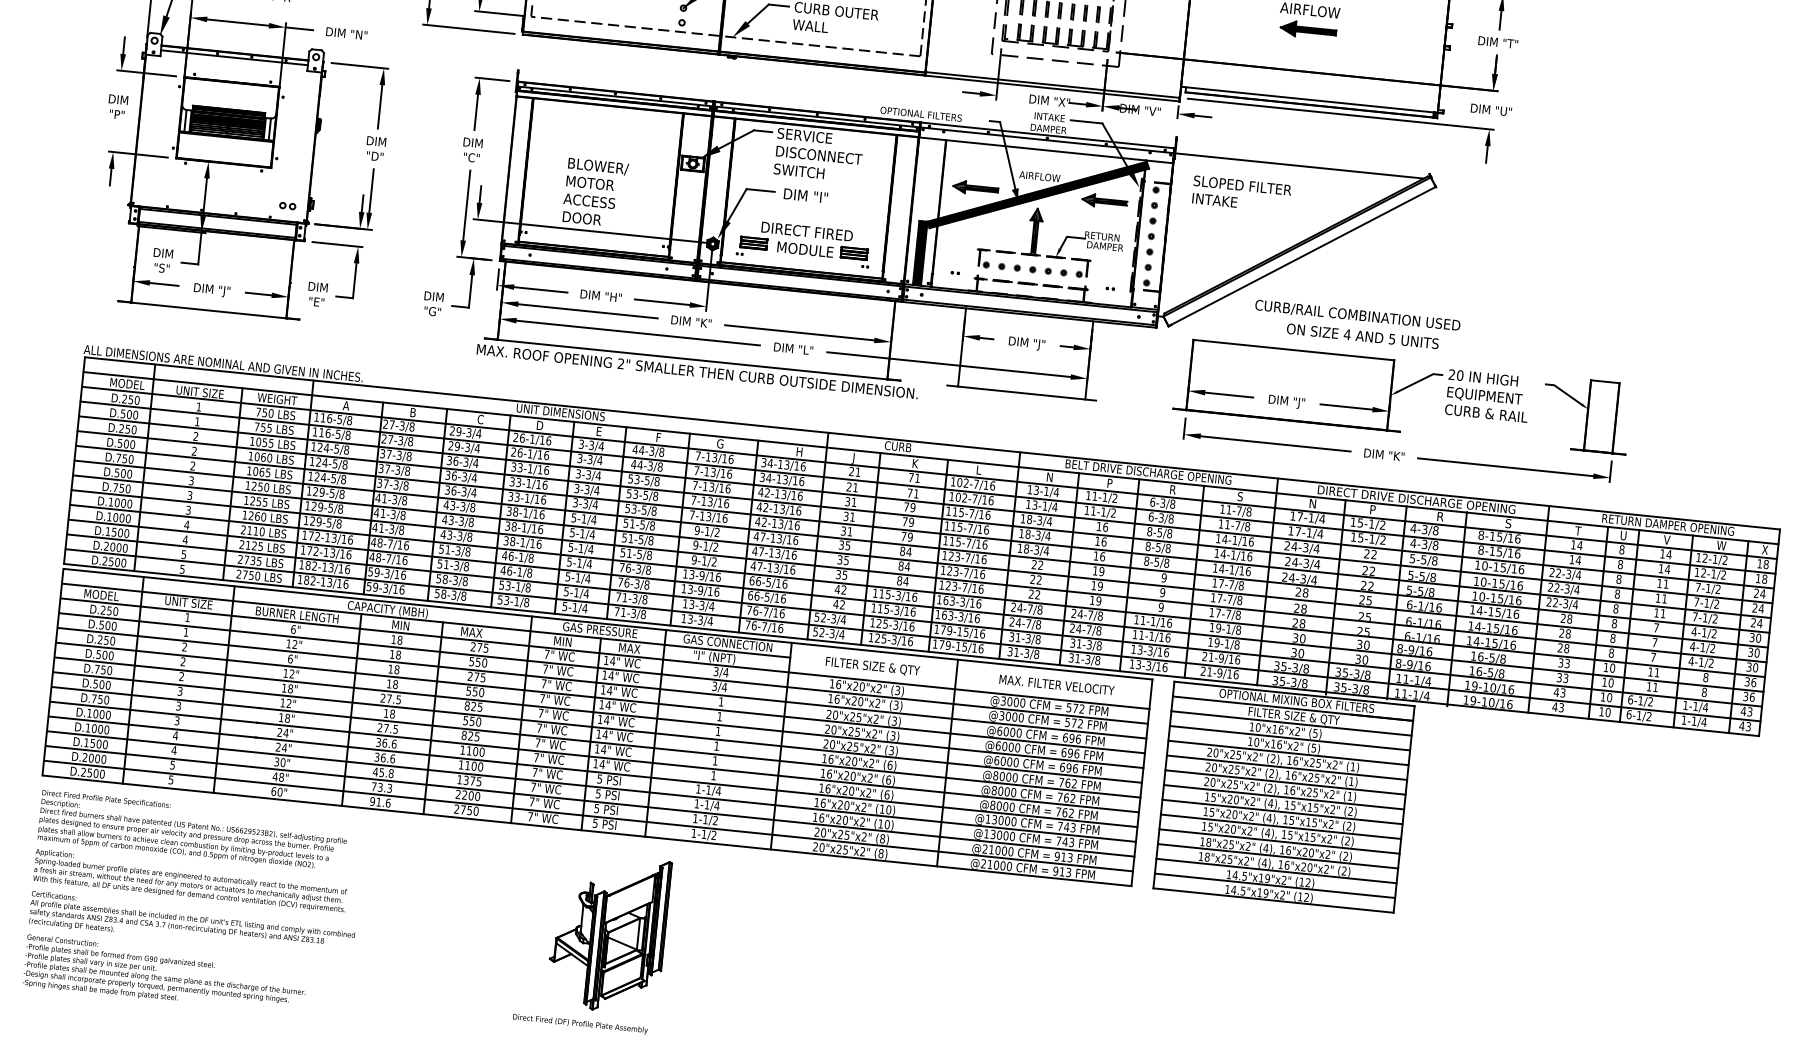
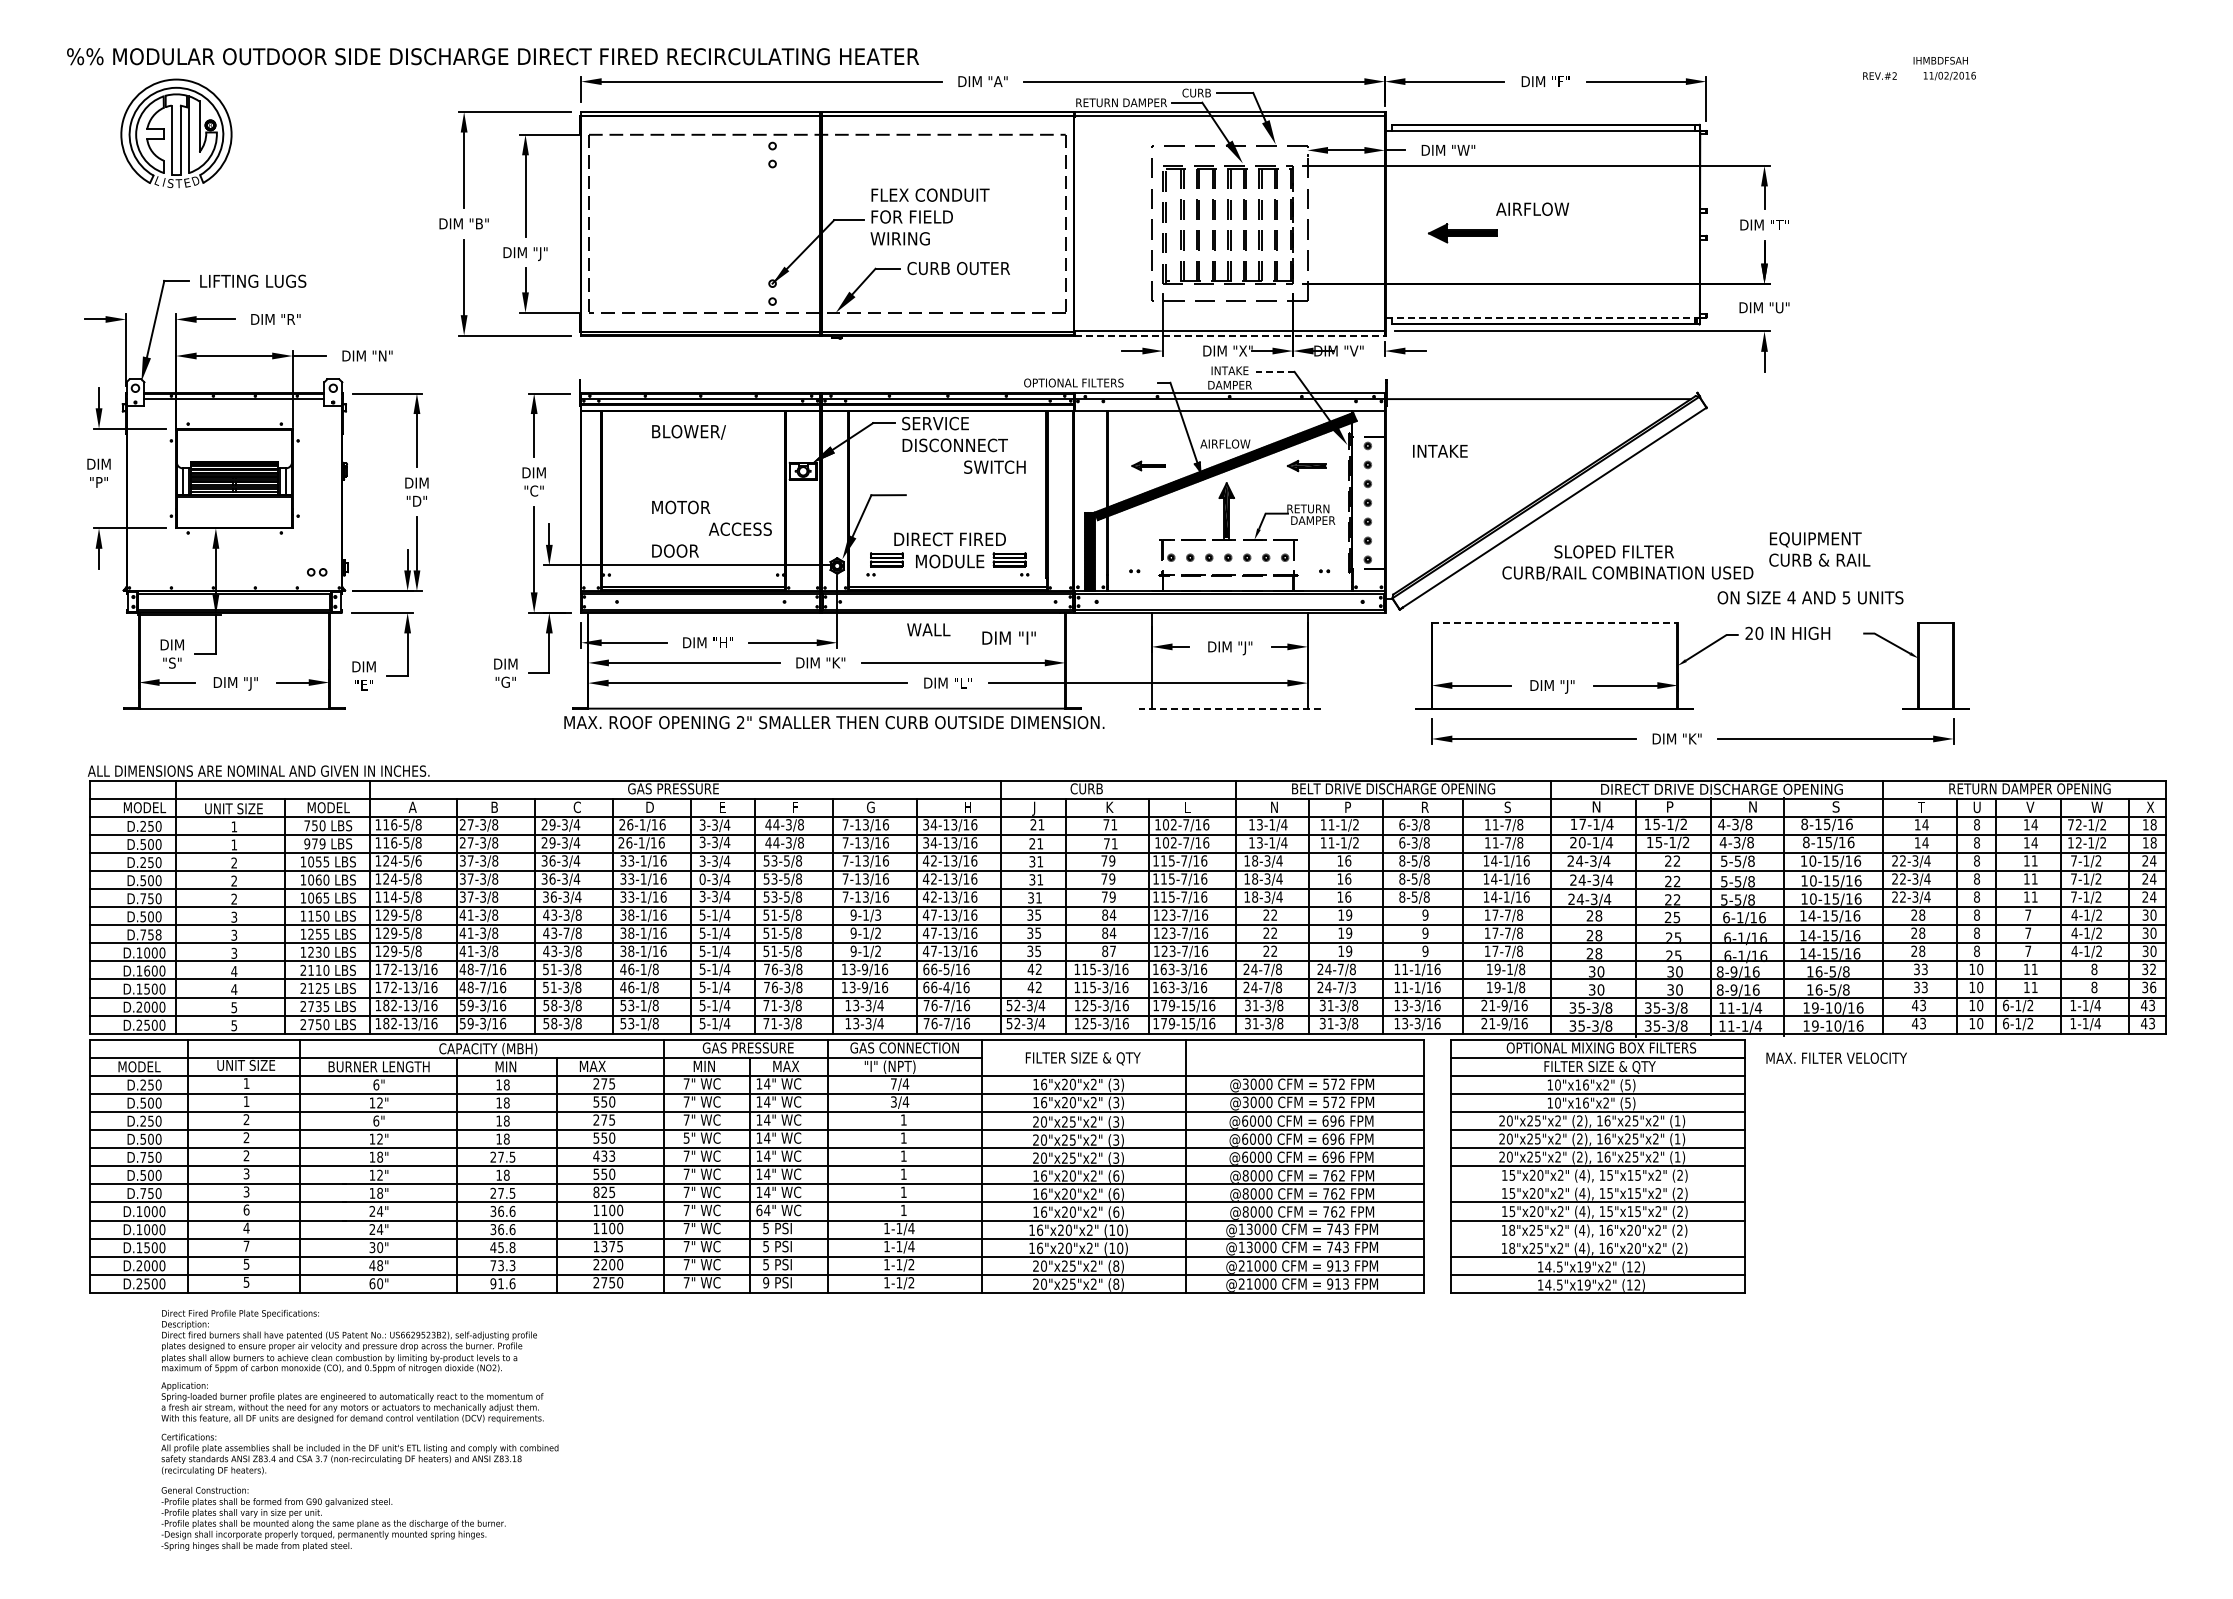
text: (810, 25) -> (928, 629), moved
part: (1308, 30) -> (1462, 233), moved
line: (1053, 88) -> (1230, 335), solid -> dashed
line: (1307, 99) -> (1540, 317), solid -> dashed
line: (1086, 121) -> (1274, 371), solid -> dashed
text: (598, 166) -> (688, 432), moved
text: (798, 170) -> (994, 466), moved
text: (1242, 185) -> (1613, 551), moved
part: (975, 187) -> (1148, 465), size x0.6
text: (805, 195) -> (1008, 637), moved
text: (588, 200) -> (739, 528), moved
part: (1104, 200) -> (1306, 465), size x0.7
text: (1362, 336) -> (1810, 597), moved
line: (1293, 350) -> (1554, 623), solid -> dashed
line: (1021, 392) -> (1229, 708), solid -> dashed
text: (277, 399) -> (328, 807), WEIGHT -> MODEL
text: (1487, 404) -> (1819, 549), moved
text: (560, 412) -> (673, 788), UNIT DIMENSIONS -> GAS PRESSURE
text: (263, 427) -> (314, 843), 755 -> 979
text: (346, 449) -> (418, 860), 124-5/8 -> 124-5/6
text: (316, 476) -> (385, 896), 124-5/8 -> 114-5/8
text: (253, 485) -> (310, 915), 1250 -> 1150
text: (128, 488) -> (158, 934), D.750 -> D.758
text: (576, 488) -> (702, 878), 3-3/4 -> 0-3/4
text: (257, 515) -> (318, 951), 1260 -> 1230
text: (1441, 516) -> (1753, 806), R -> N
text: (116, 517) -> (147, 970), D.1000 -> D.1600
text: (461, 520) -> (566, 932), 43-3/8 -> 43-7/8
text: (1294, 531) -> (1577, 842), 17-1/4 -> 20-1/4
text: (717, 532) -> (878, 915), 9-1/2 -> 9-1/3
text: (1698, 557) -> (2070, 824), 12-1/2 -> 72-1/2
text: (905, 580) -> (1112, 950), 84 -> 87
text: (767, 597) -> (946, 987), 66-5/16 -> 66-4/16
text: (1098, 630) -> (1352, 987), 24-7/8 -> 24-7/3
text: (715, 671) -> (893, 1083), 3/4 -> 7/4
text: (1754, 682) -> (2153, 969), 36 -> 32
text: (1056, 684) -> (1836, 1057), moved
text: (542, 698) -> (686, 1137), 7" -> 5"
text: (473, 705) -> (603, 1155), 825 -> 433
text: (177, 720) -> (246, 1209), 3 -> 6
text: (174, 749) -> (246, 1245), 4 -> 7
text: (595, 763) -> (759, 1210), 14" -> 64"
line: (1282, 812) -> (1597, 1184), removed
text: (595, 823) -> (766, 1282), 5 -> 9
line: (1277, 856) -> (1597, 1238), removed
text: (194, 903) -> (359, 1429), moved
part: (592, 940) -> (777, 1425), removed

